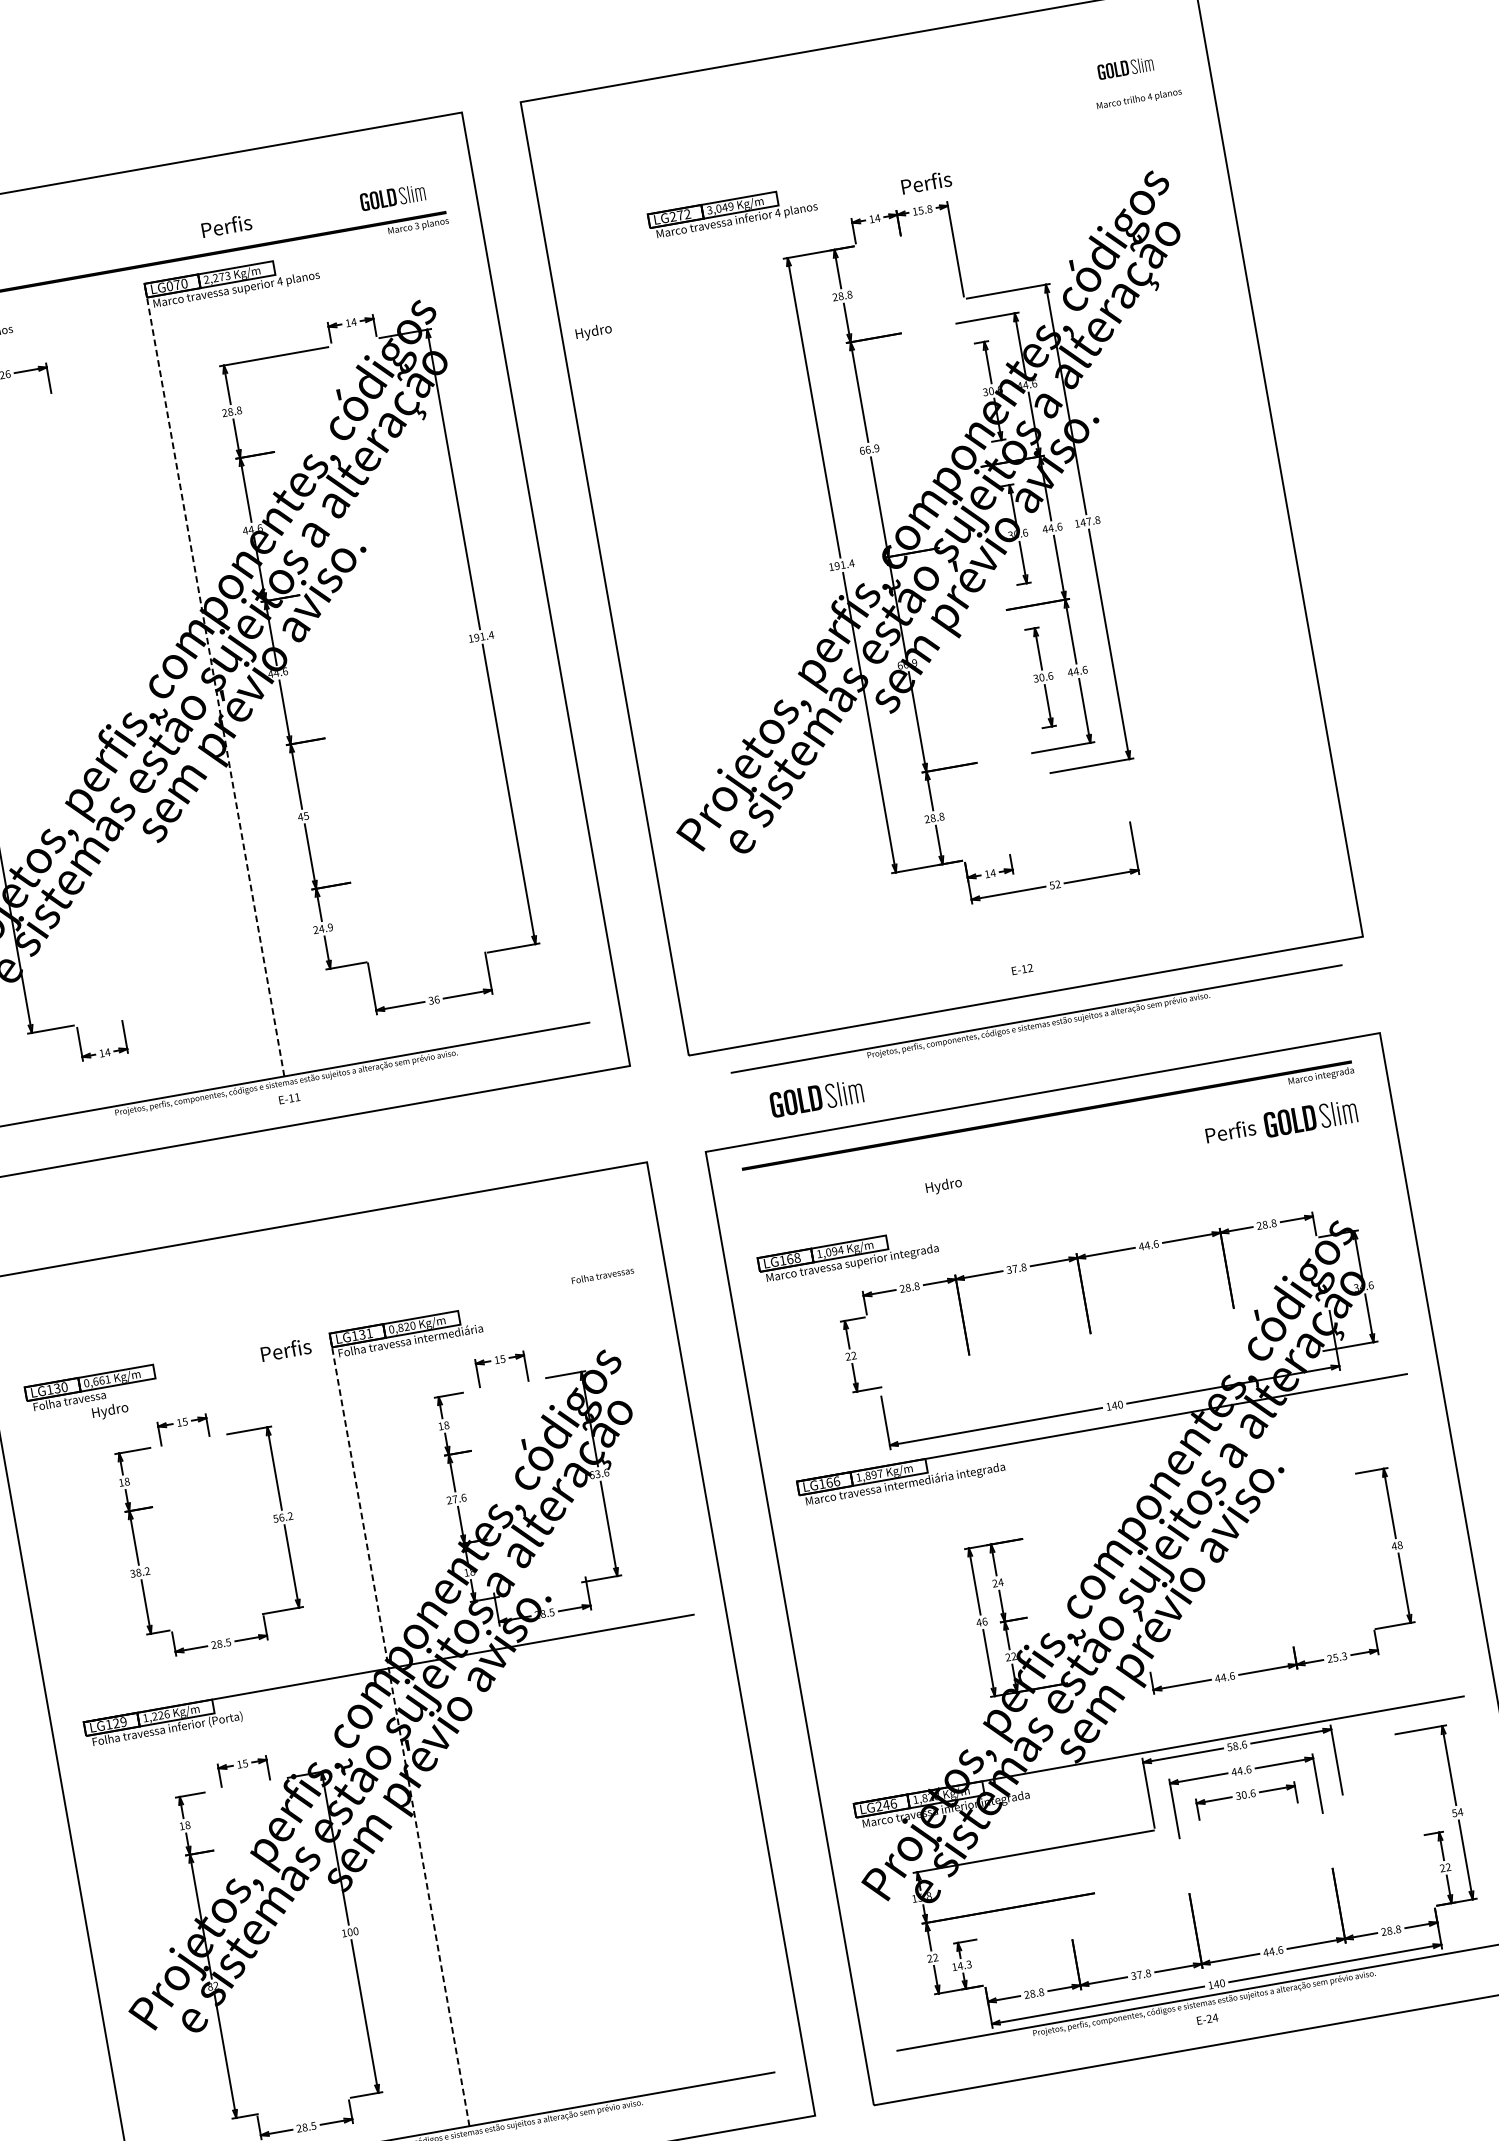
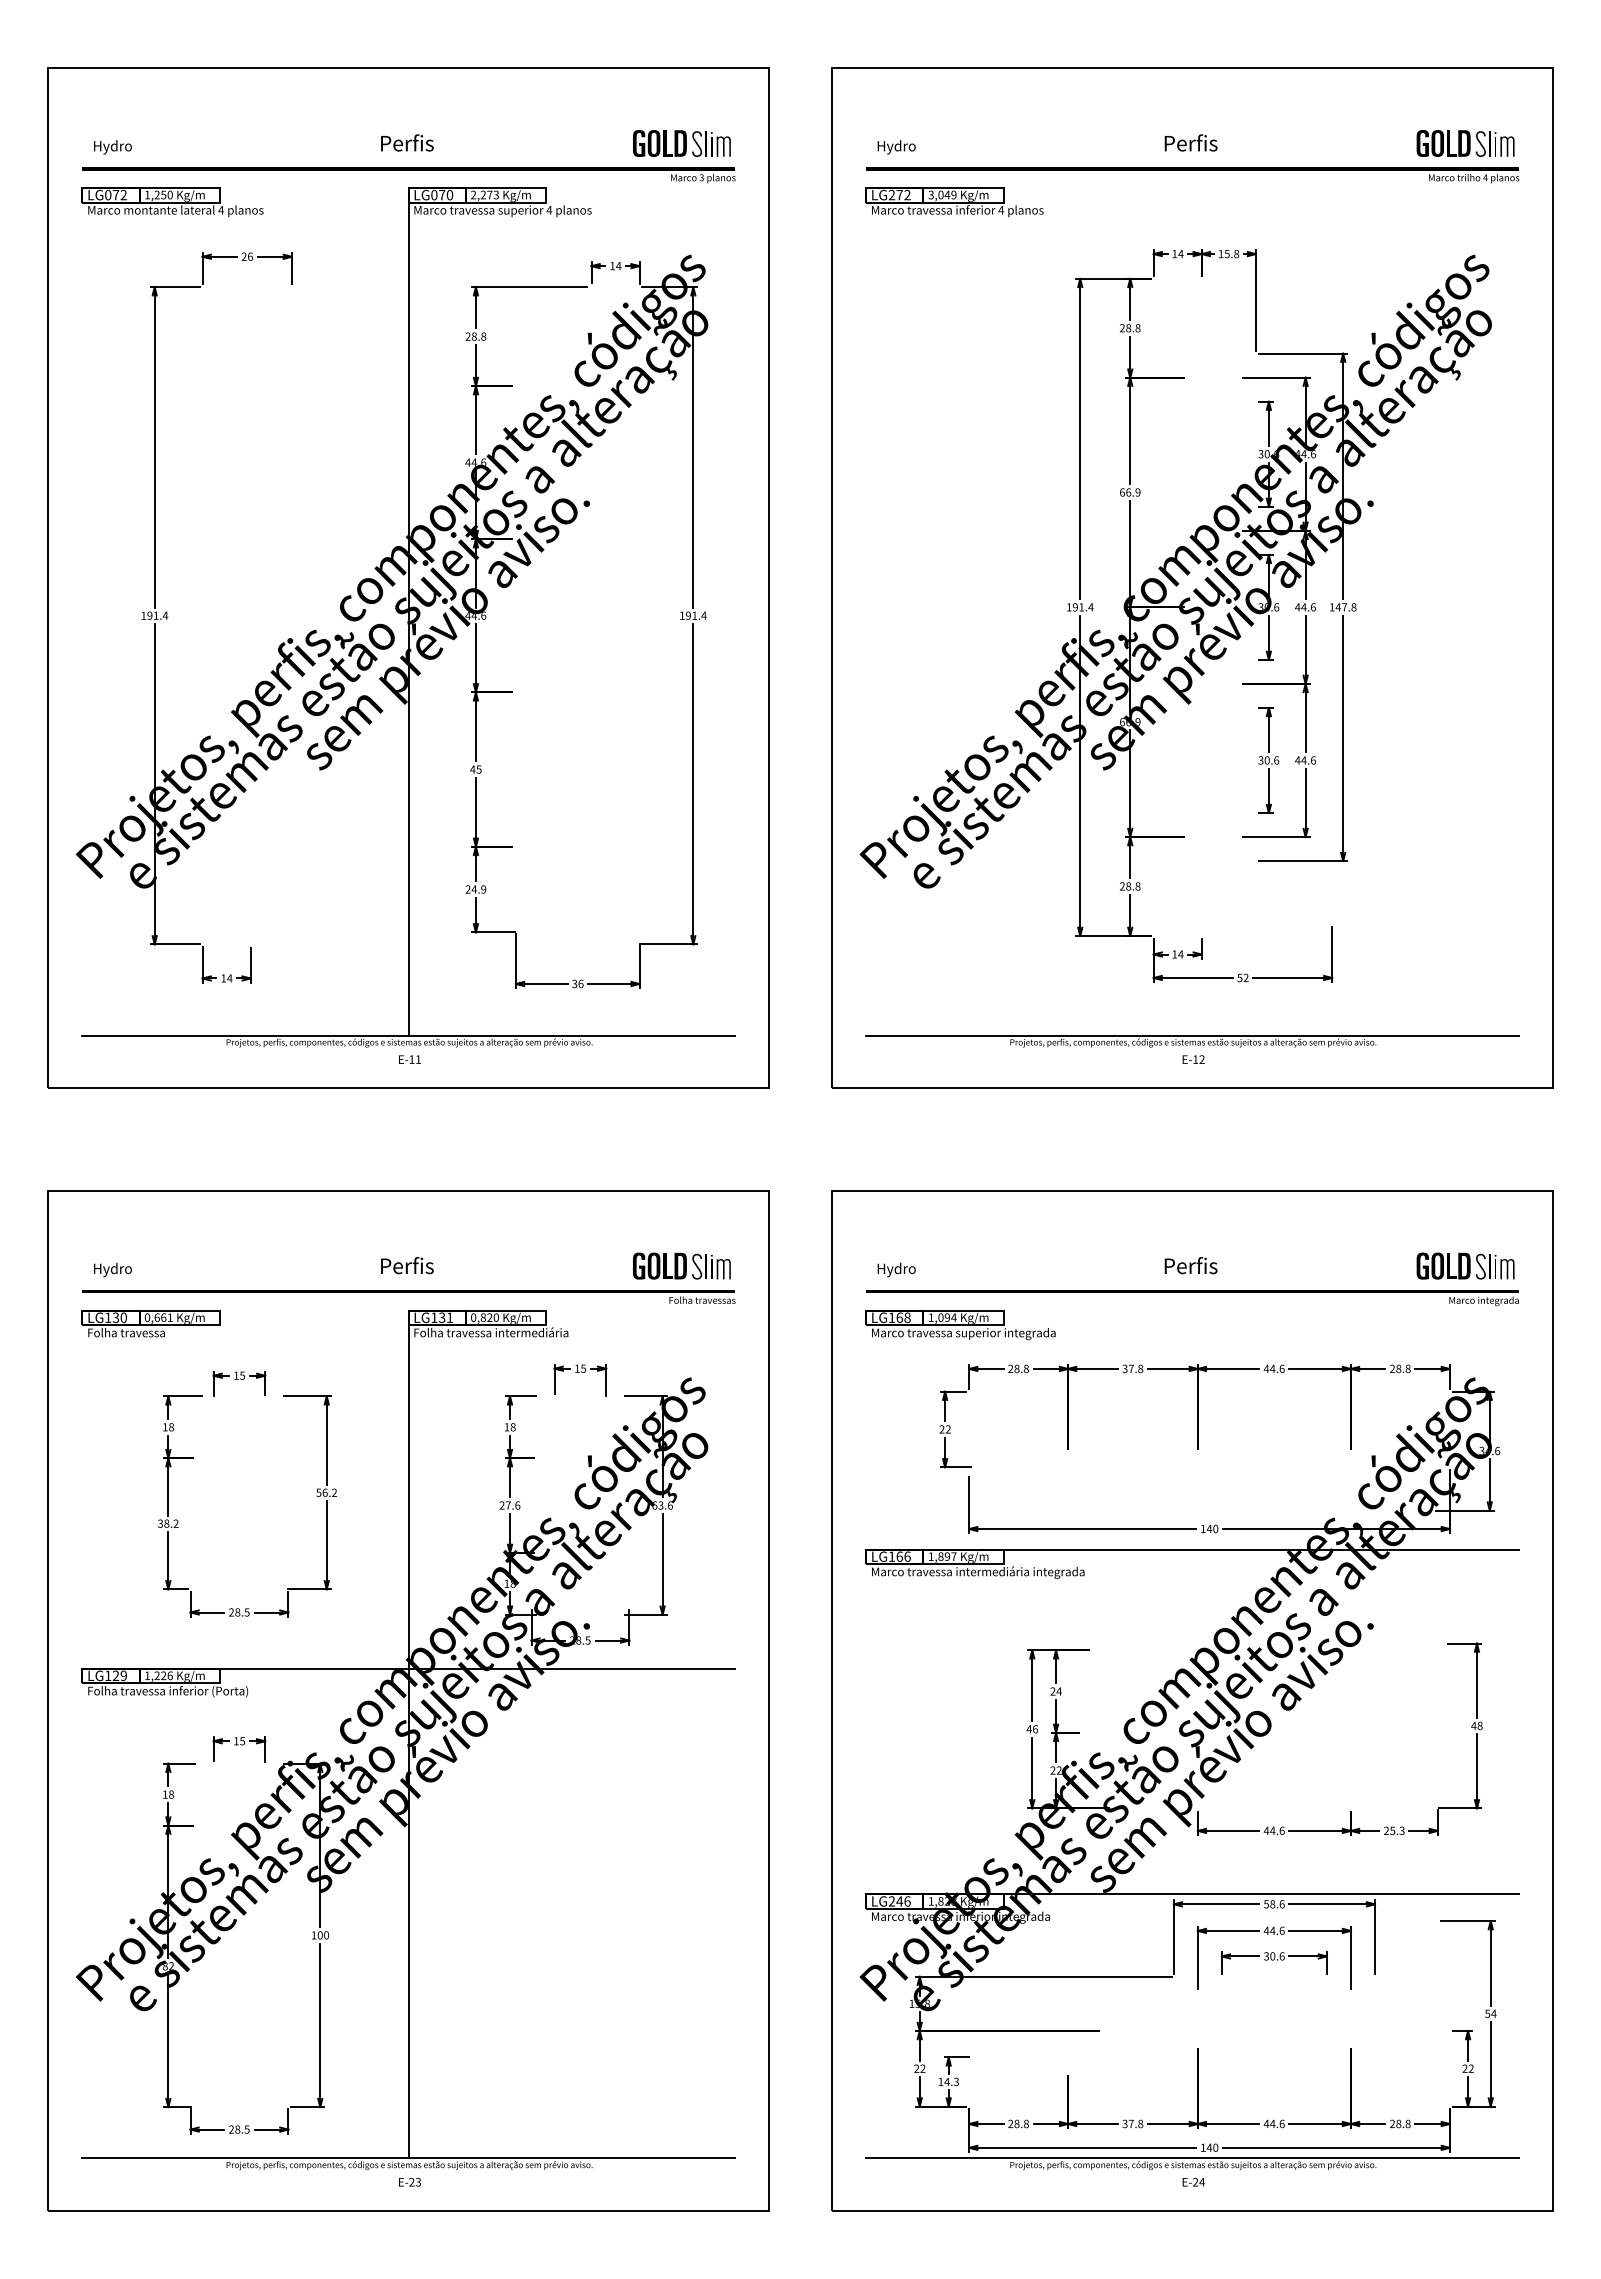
part: (1125, 67) -> (1465, 143), size x1.67
fill: (874, 136) -> (1192, 168), added
text: (925, 182) -> (1190, 142), moved
part: (392, 197) -> (681, 143), size x1.43
part: (732, 213) -> (954, 202), moved
text: (226, 225) -> (407, 142), moved
text: (593, 332) -> (896, 147), moved
line: (214, 679) -> (408, 611), dashed -> solid
part: (1037, 1024) -> (1192, 1041), moved
part: (816, 1097) -> (681, 1265), moved
text: (1048, 1121) -> (1192, 1298), moved
text: (1230, 1131) -> (1190, 1265), moved
text: (943, 1185) -> (896, 1269), moved
fill: (326, 1315) -> (408, 1291), added
text: (286, 1349) -> (407, 1265), moved
text: (109, 1410) -> (112, 1269), moved
line: (399, 1729) -> (408, 1734), dashed -> solid

